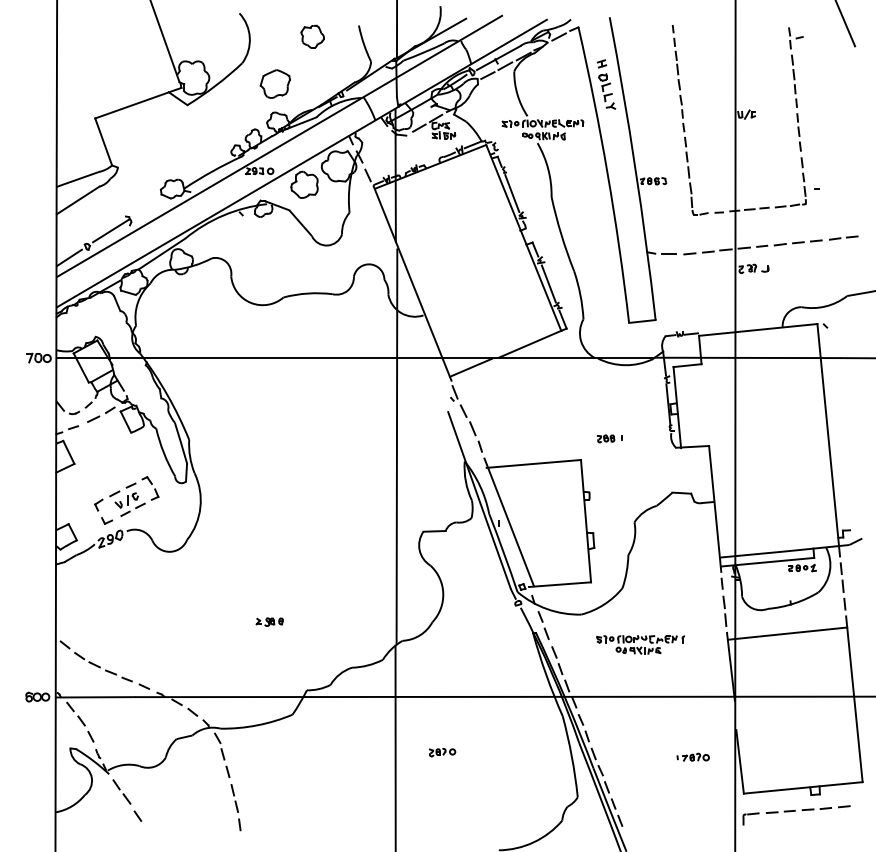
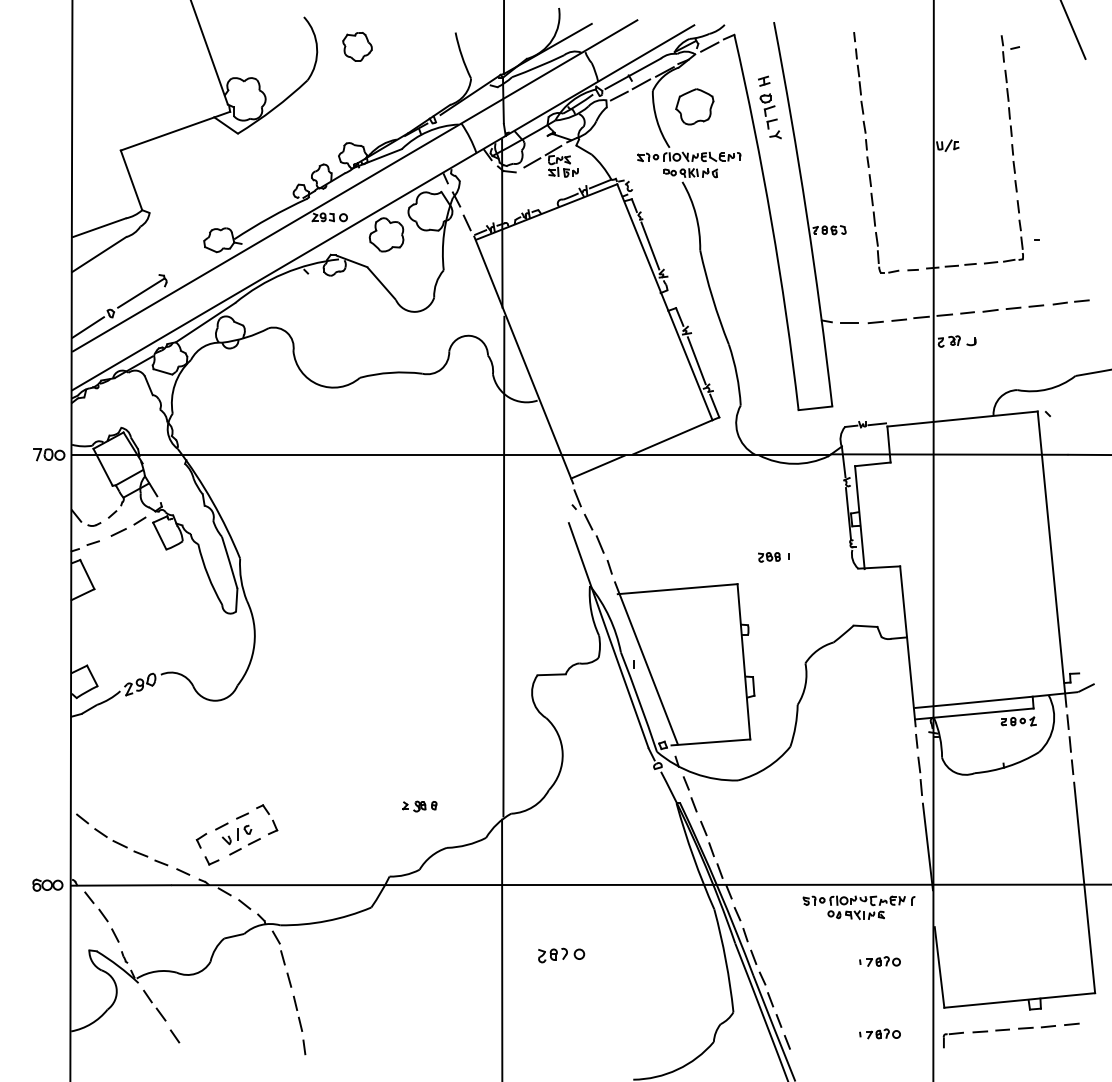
part: (312, 36) -> (357, 46), moved
part: (274, 83) -> (693, 106), moved
part: (126, 500) -> (236, 834), moved
part: (269, 621) -> (419, 805), moved
line: (787, 633) -> (999, 804), removed
part: (640, 644) -> (858, 907), moved
part: (442, 752) -> (561, 955), size x1.4
part: (692, 813) -> (879, 1032), added

